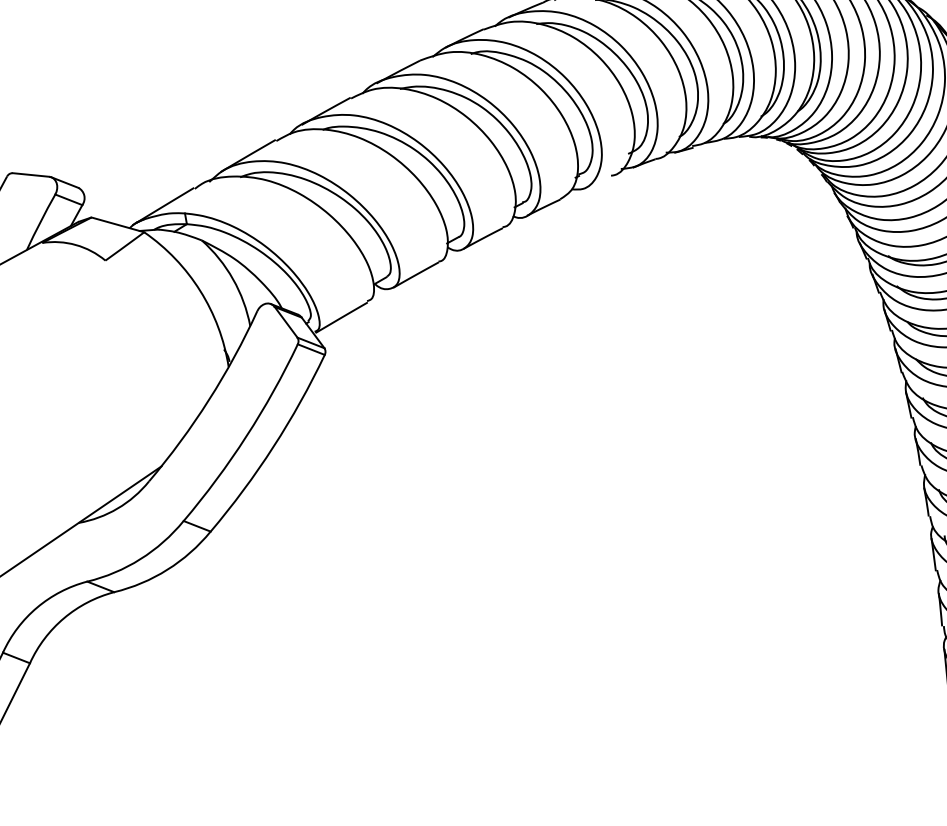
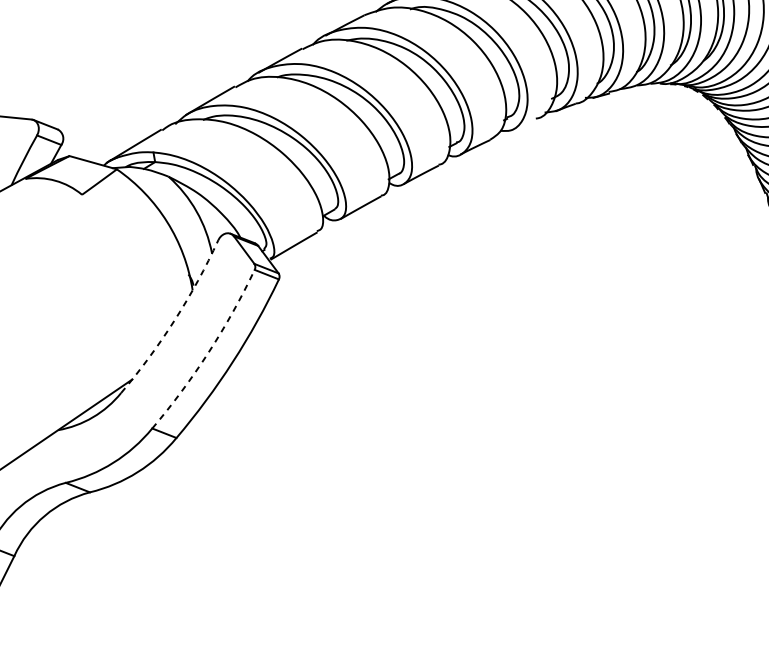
arc: (209, 399) -> (175, 319), solid -> dashed
arc: (246, 436) -> (208, 352), solid -> dashed

